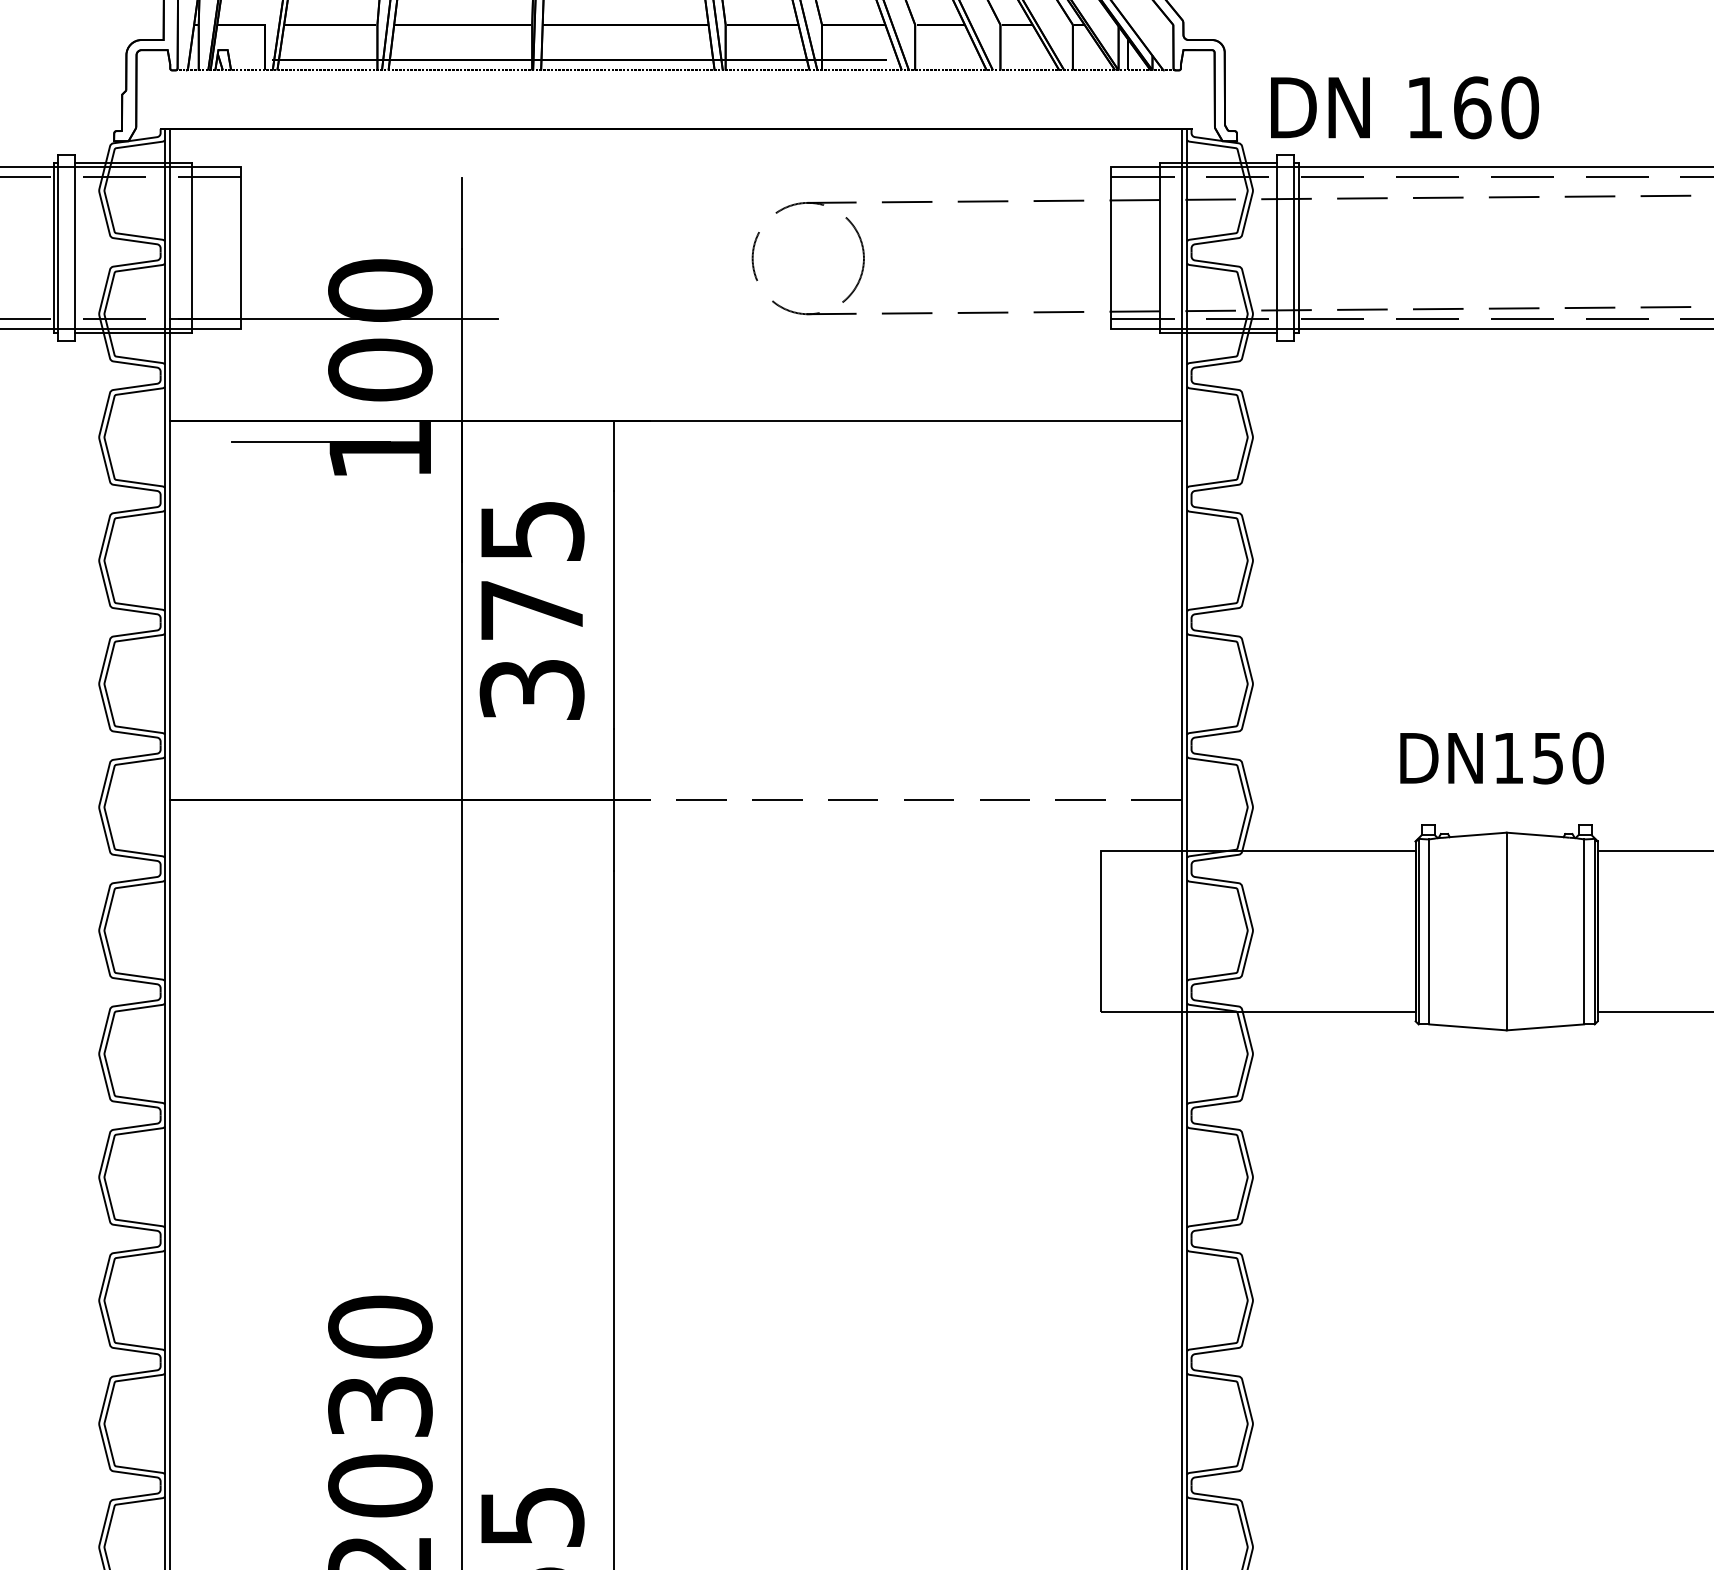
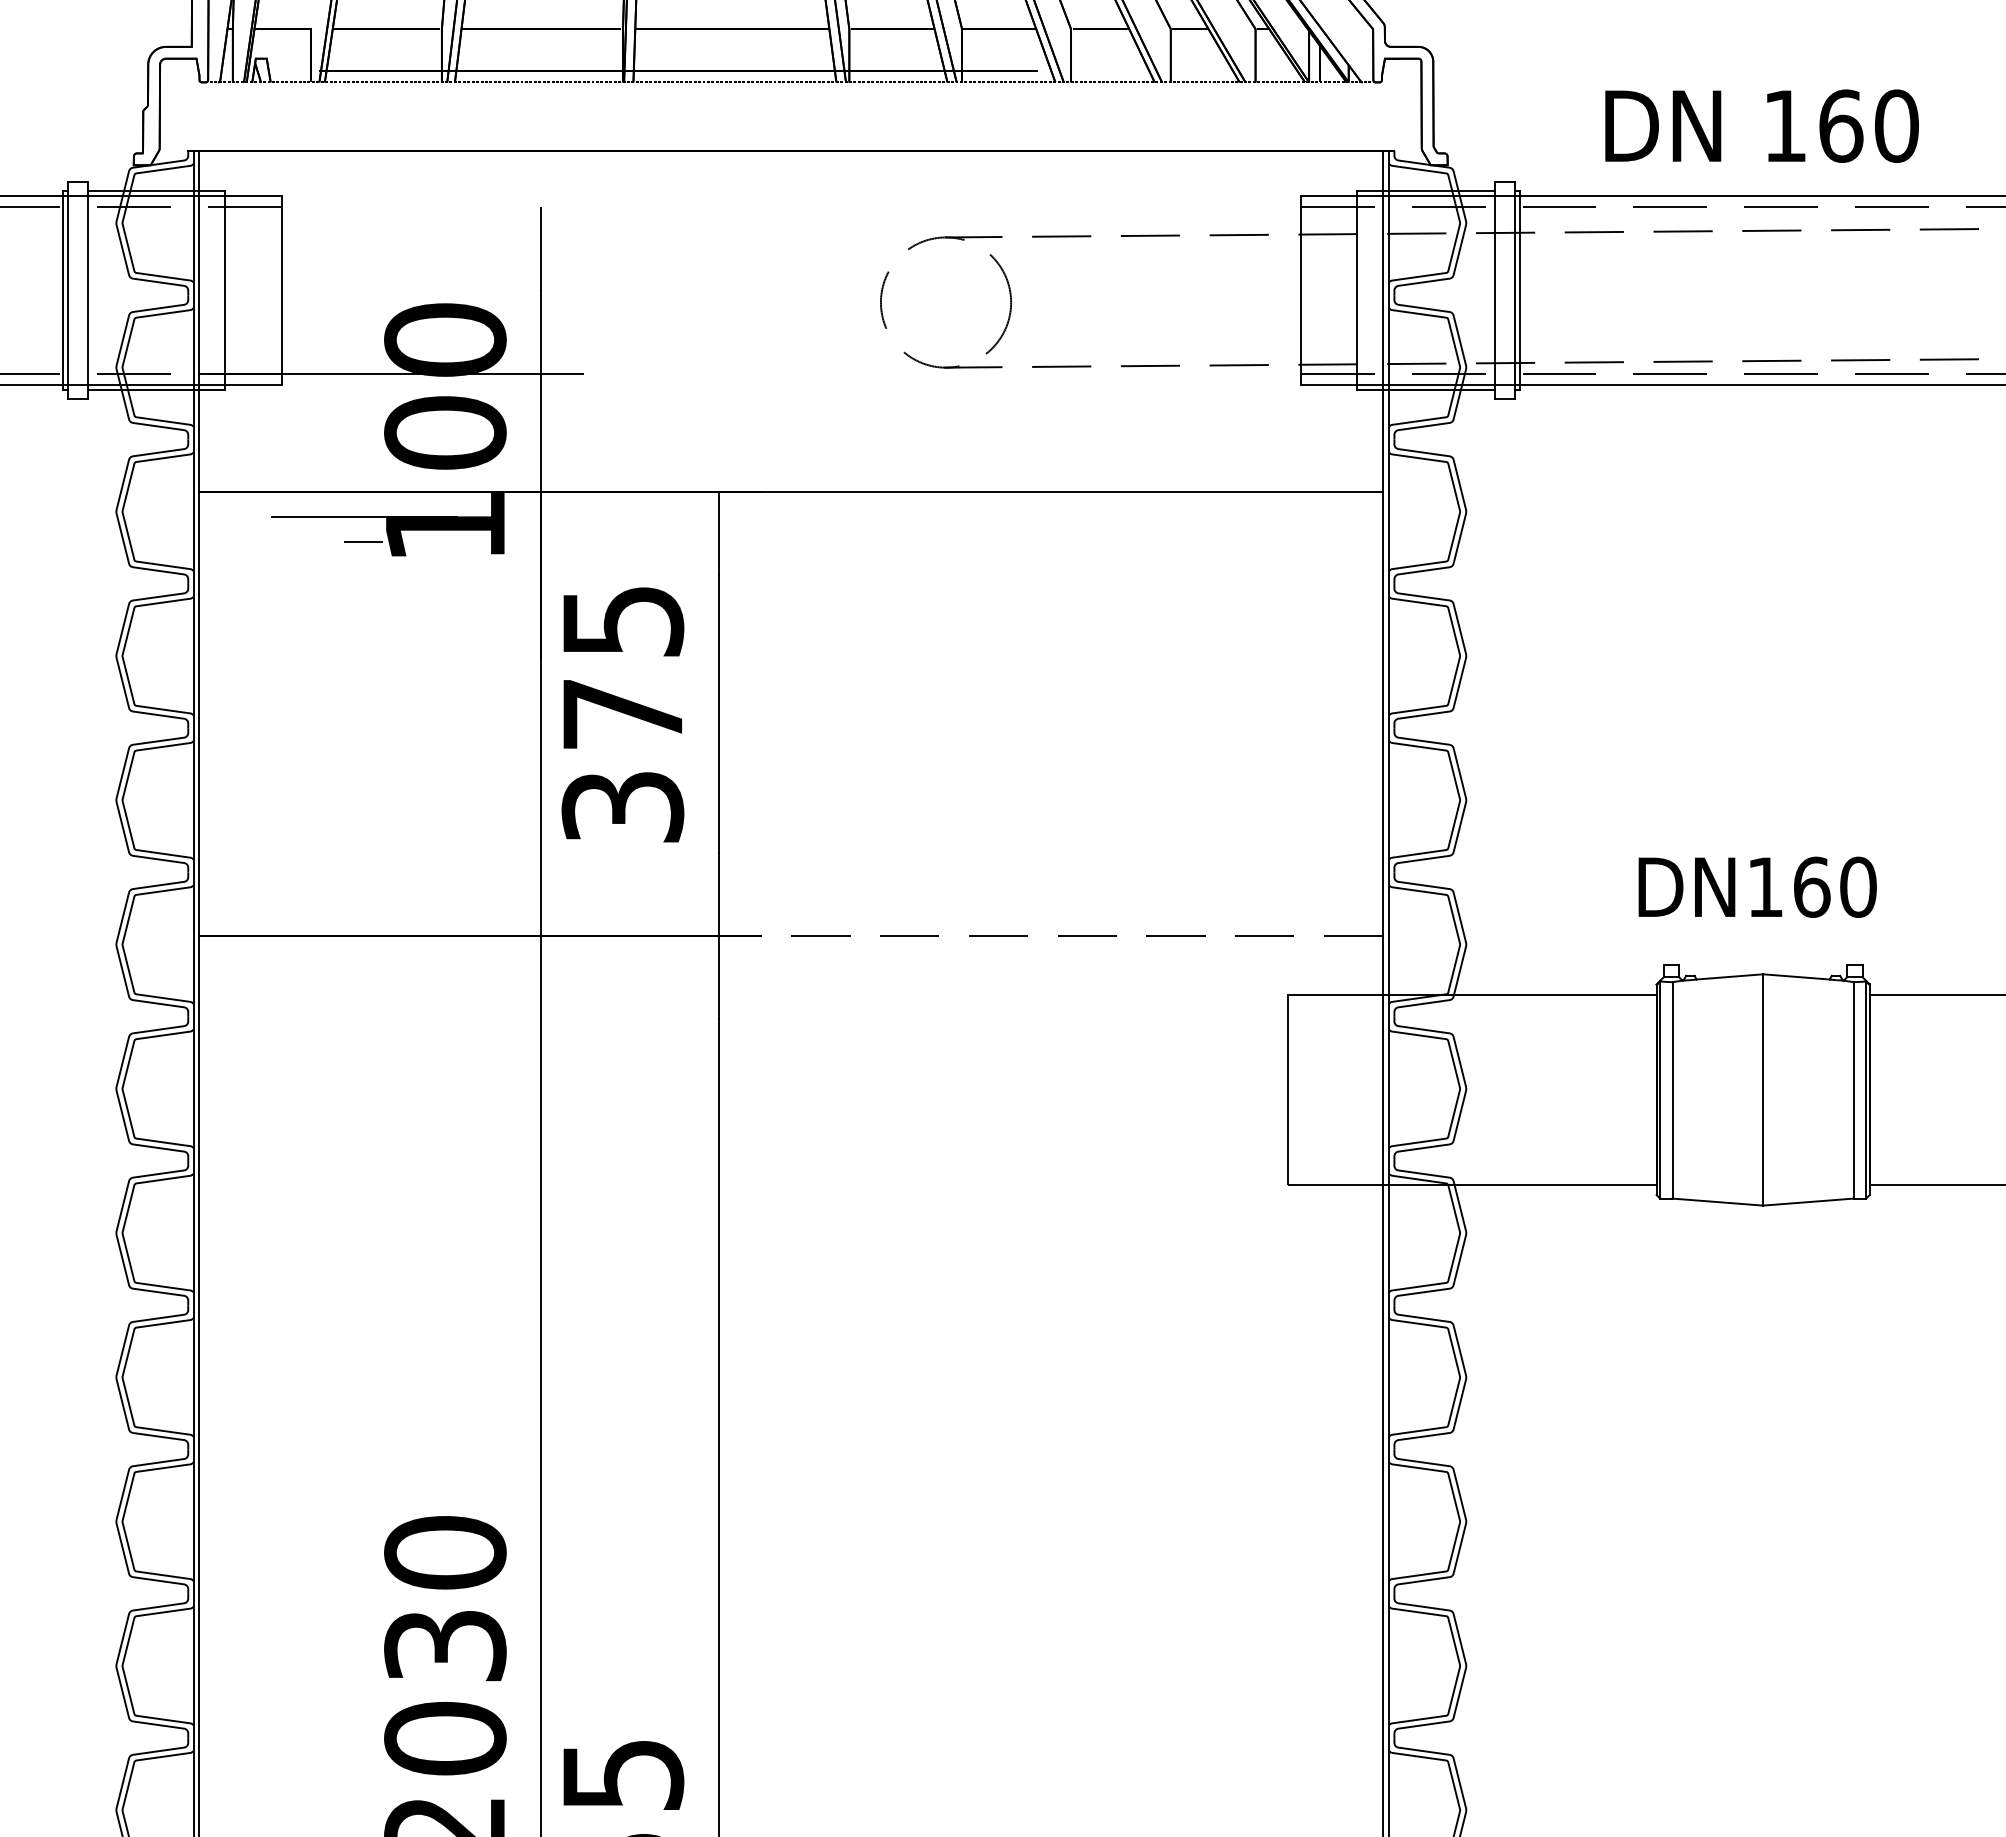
text: (1404, 107) -> (1761, 125), moved
line: (309, 462) -> (362, 541), added
text: (1548, 757) -> (1812, 886), DN150 -> DN160

